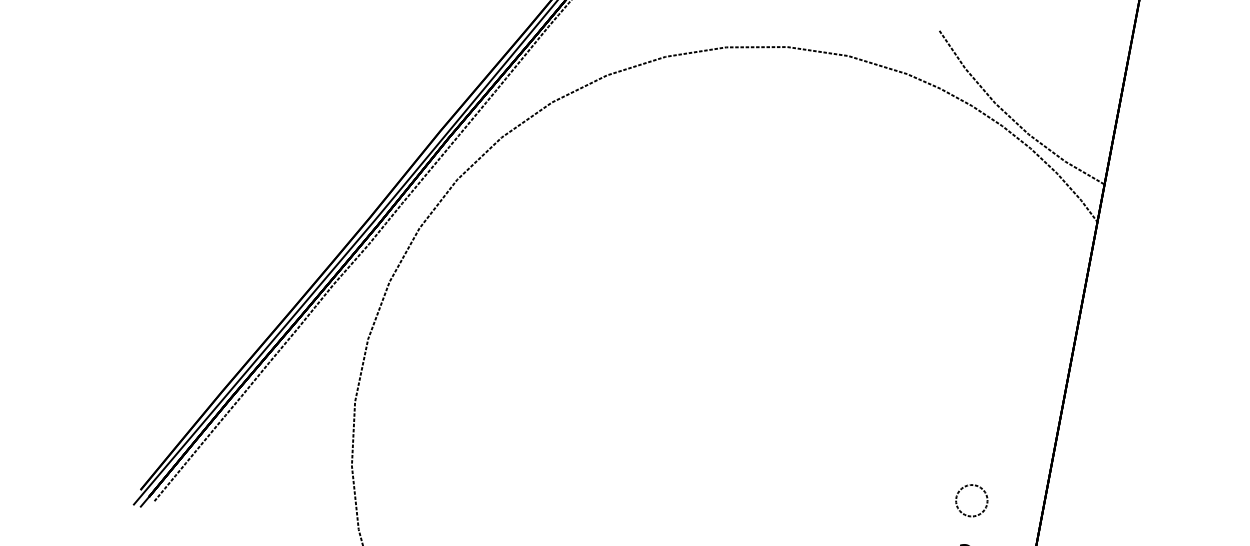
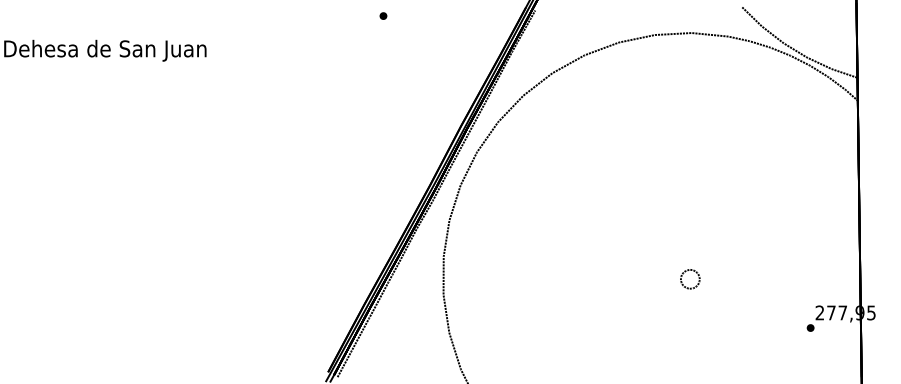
part: (969, 514) -> (690, 287), moved

